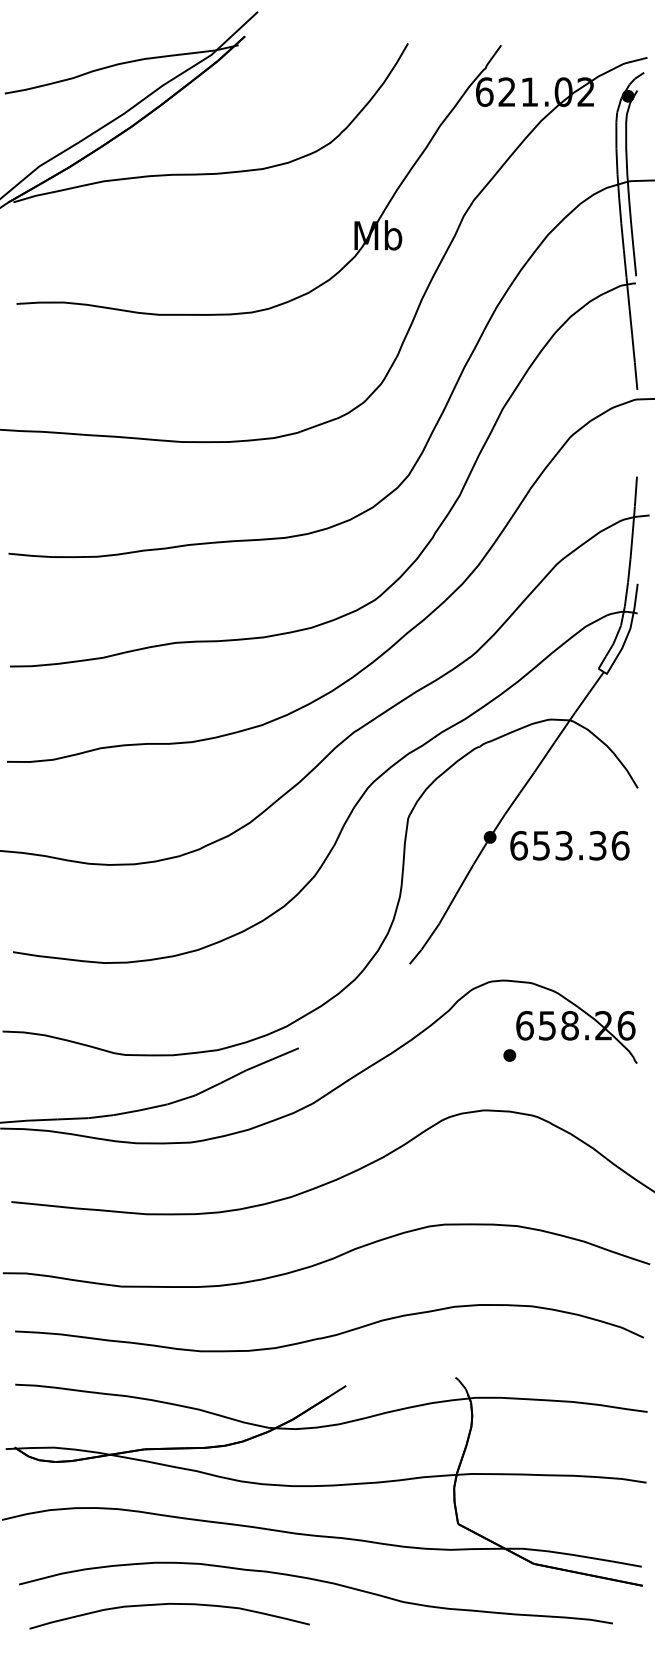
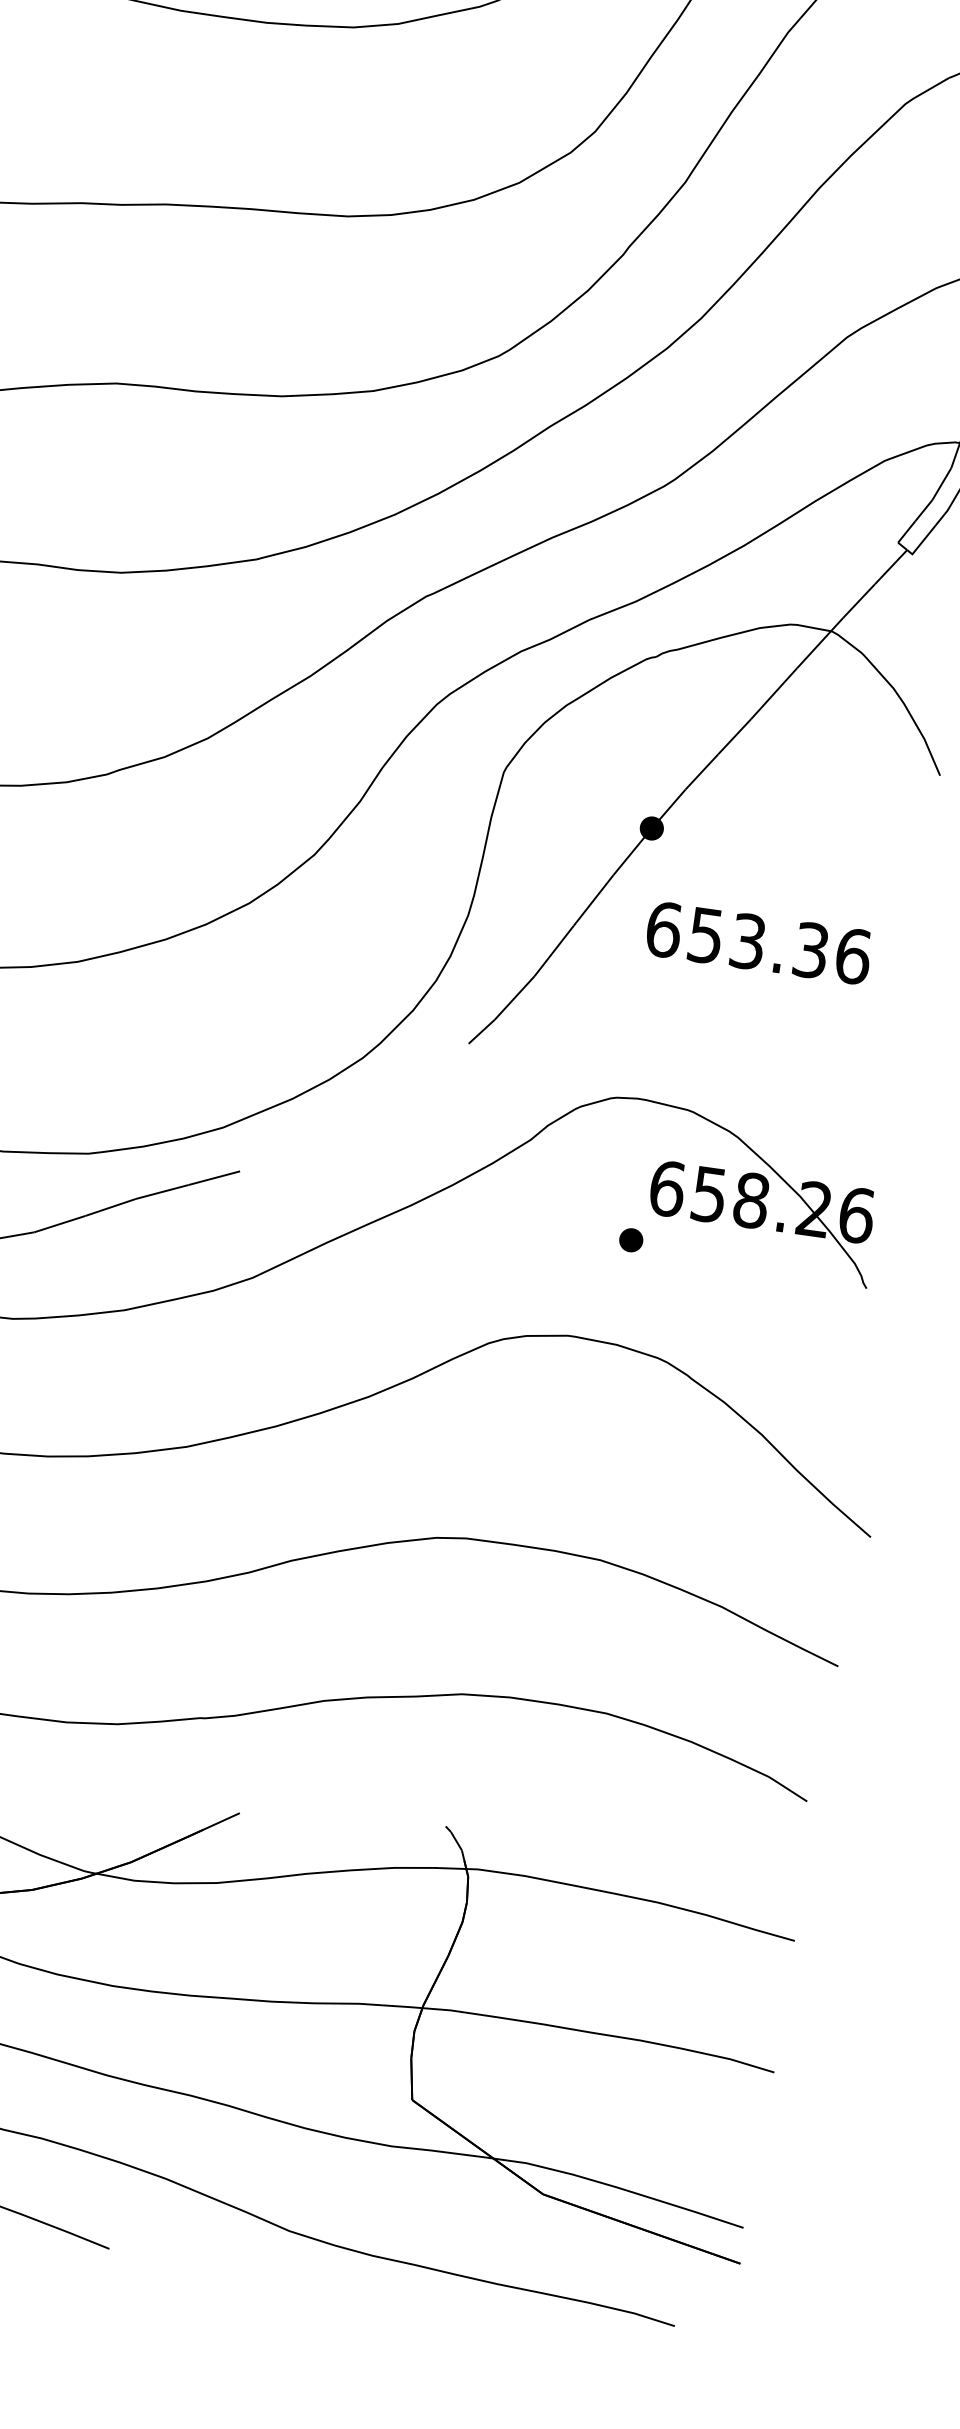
text: (569, 845) -> (758, 942), moved

